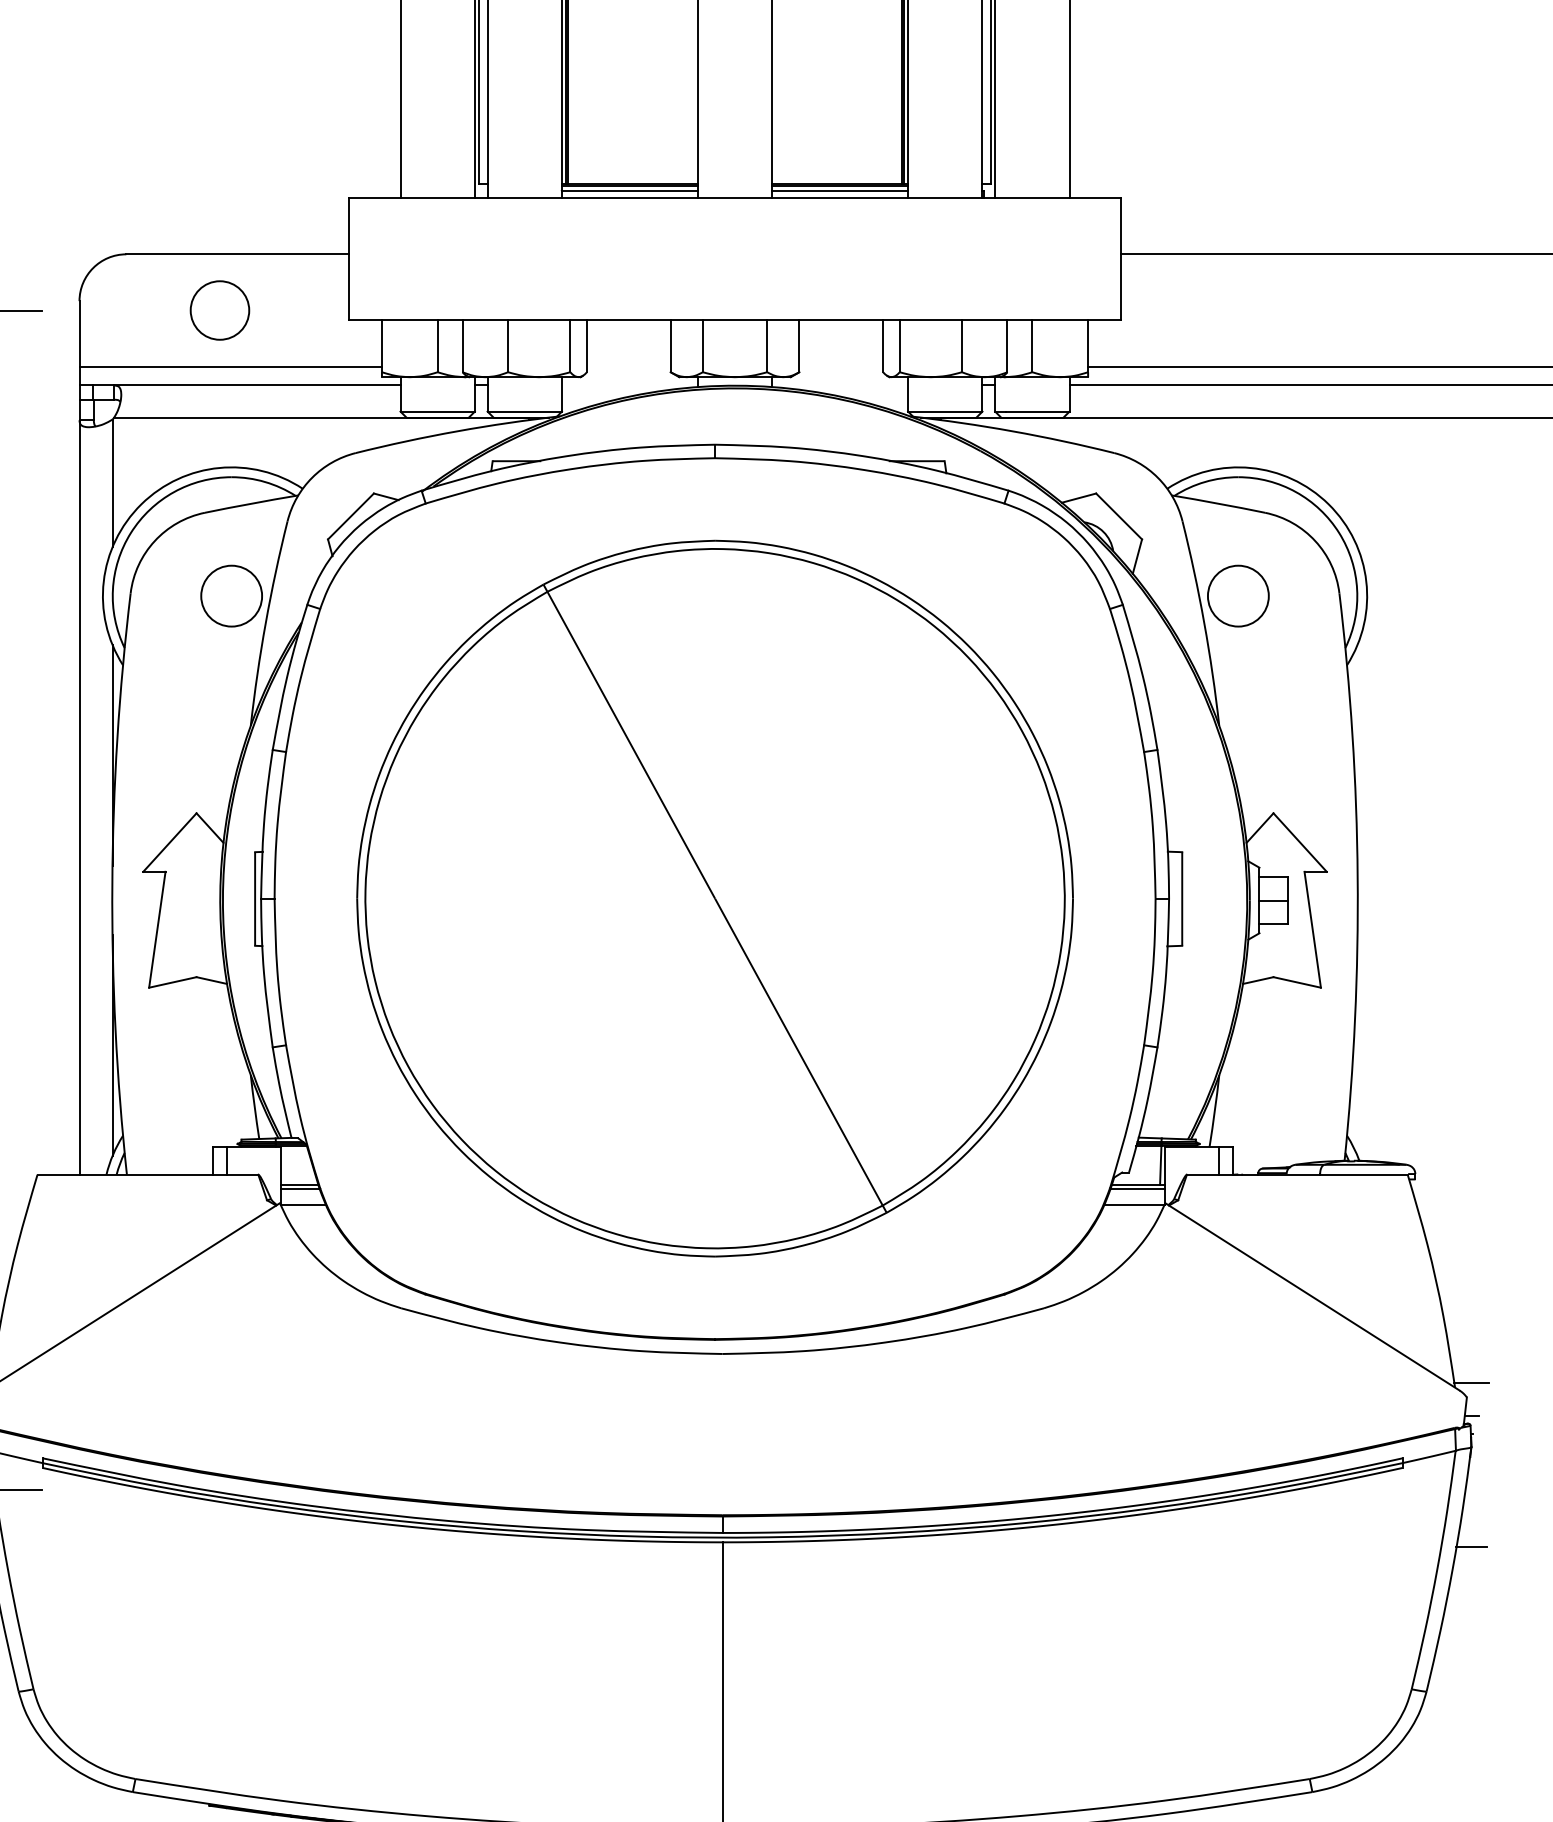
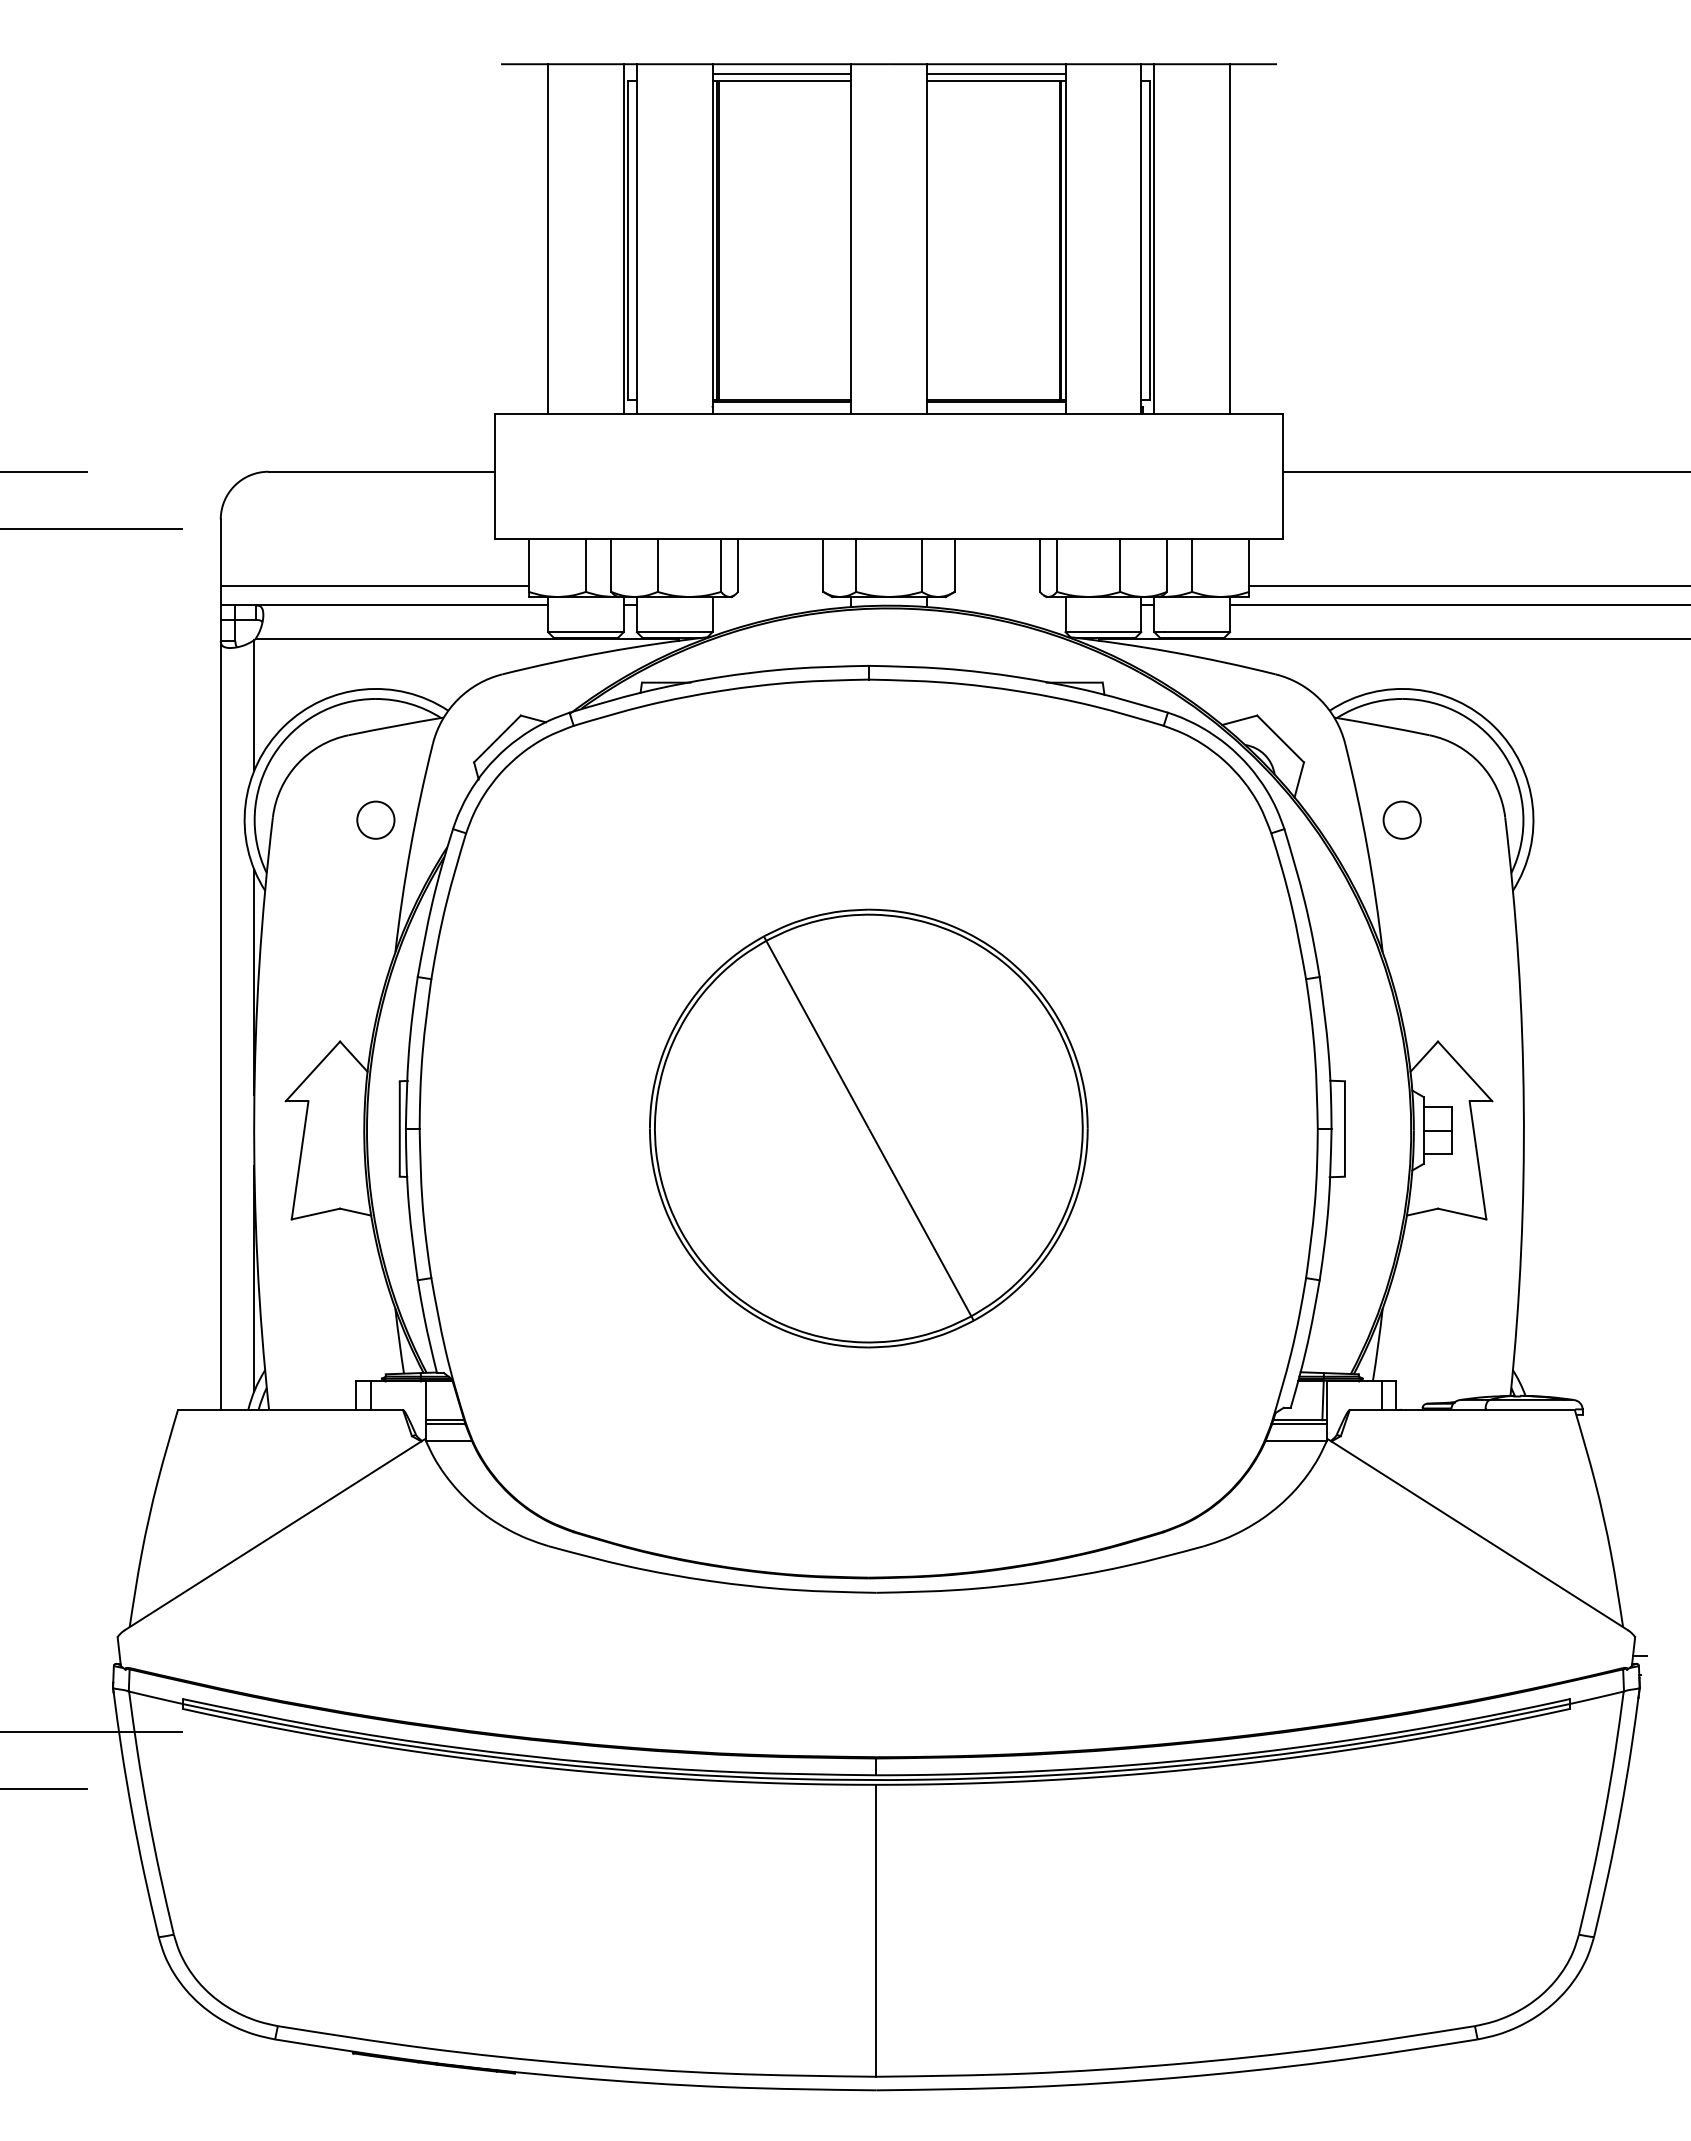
line: (629, 190) -> (781, 406), removed
line: (839, 190) -> (995, 406), removed
circle: (219, 309) -> (363, 528), removed
circle: (231, 596) -> (375, 820), size x0.6
circle: (1238, 596) -> (1402, 820), size x0.6
part: (714, 898) -> (868, 1128), size x0.6
line: (1472, 1382) -> (1640, 1621), removed
line: (1471, 1546) -> (1639, 1789), removed

